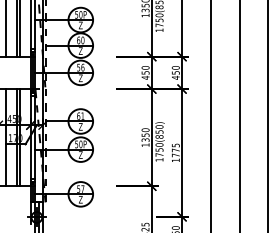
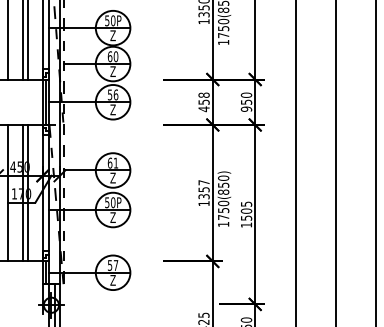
text: (145, 67) -> (203, 94), 450 -> 458
text: (175, 78) -> (246, 109), 450 -> 950
text: (145, 130) -> (203, 182), 1350 -> 1357
text: (175, 152) -> (246, 214), 1775 -> 1505

